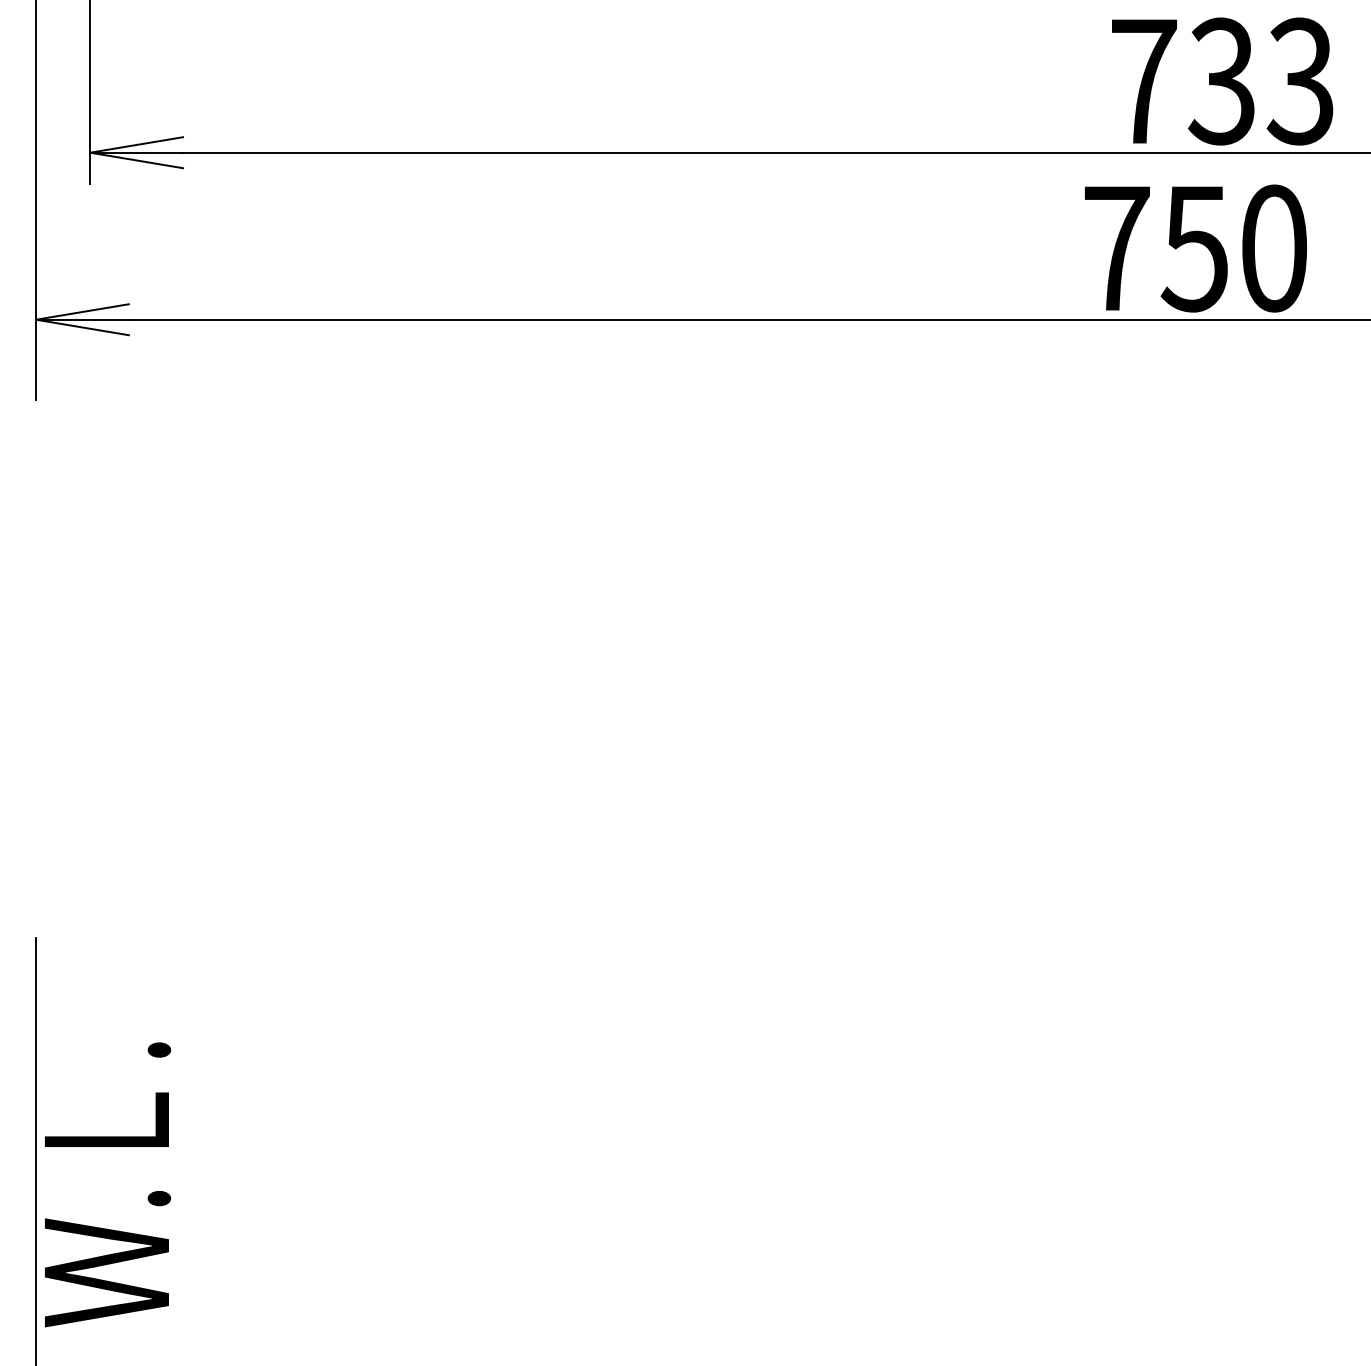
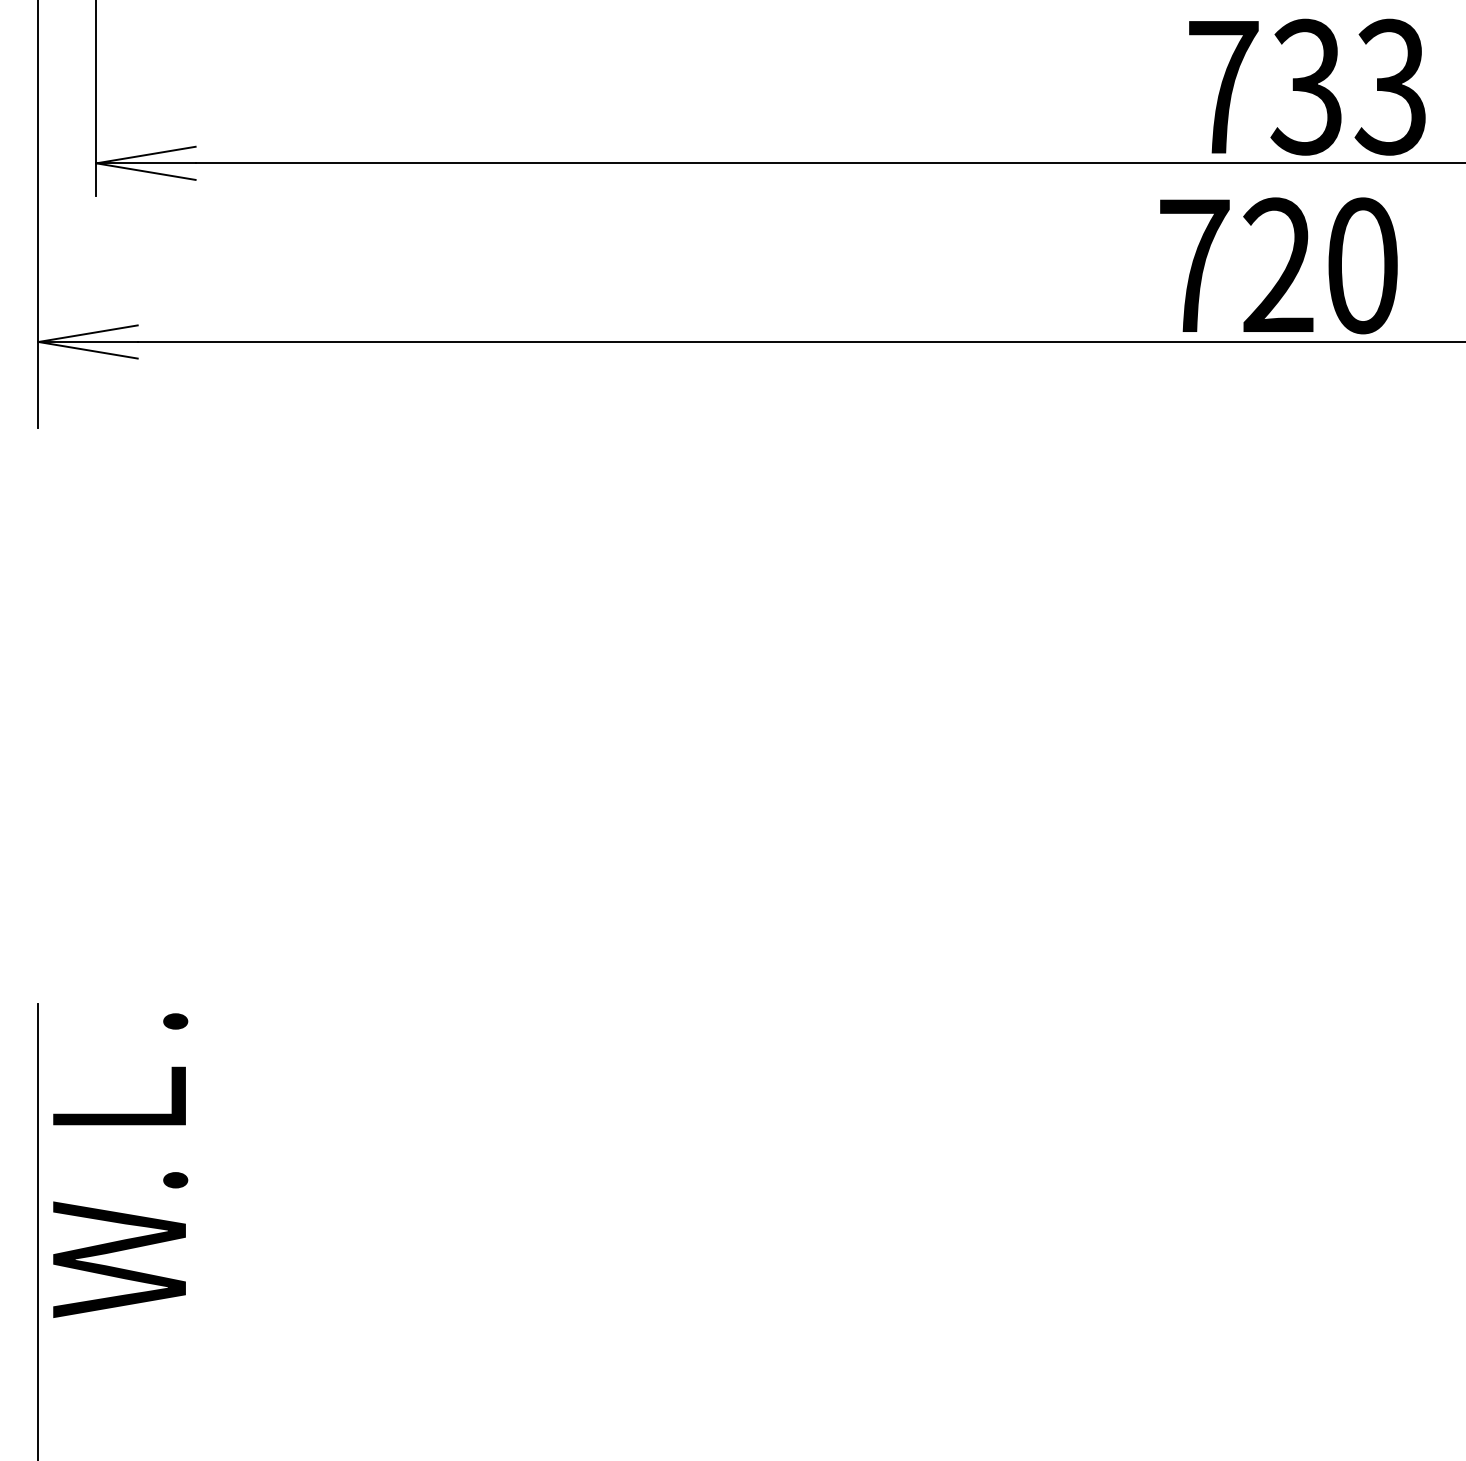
text: (1194, 248) -> (1277, 265), 750 -> 720
text: (108, 1184) -> (121, 1165), moved

